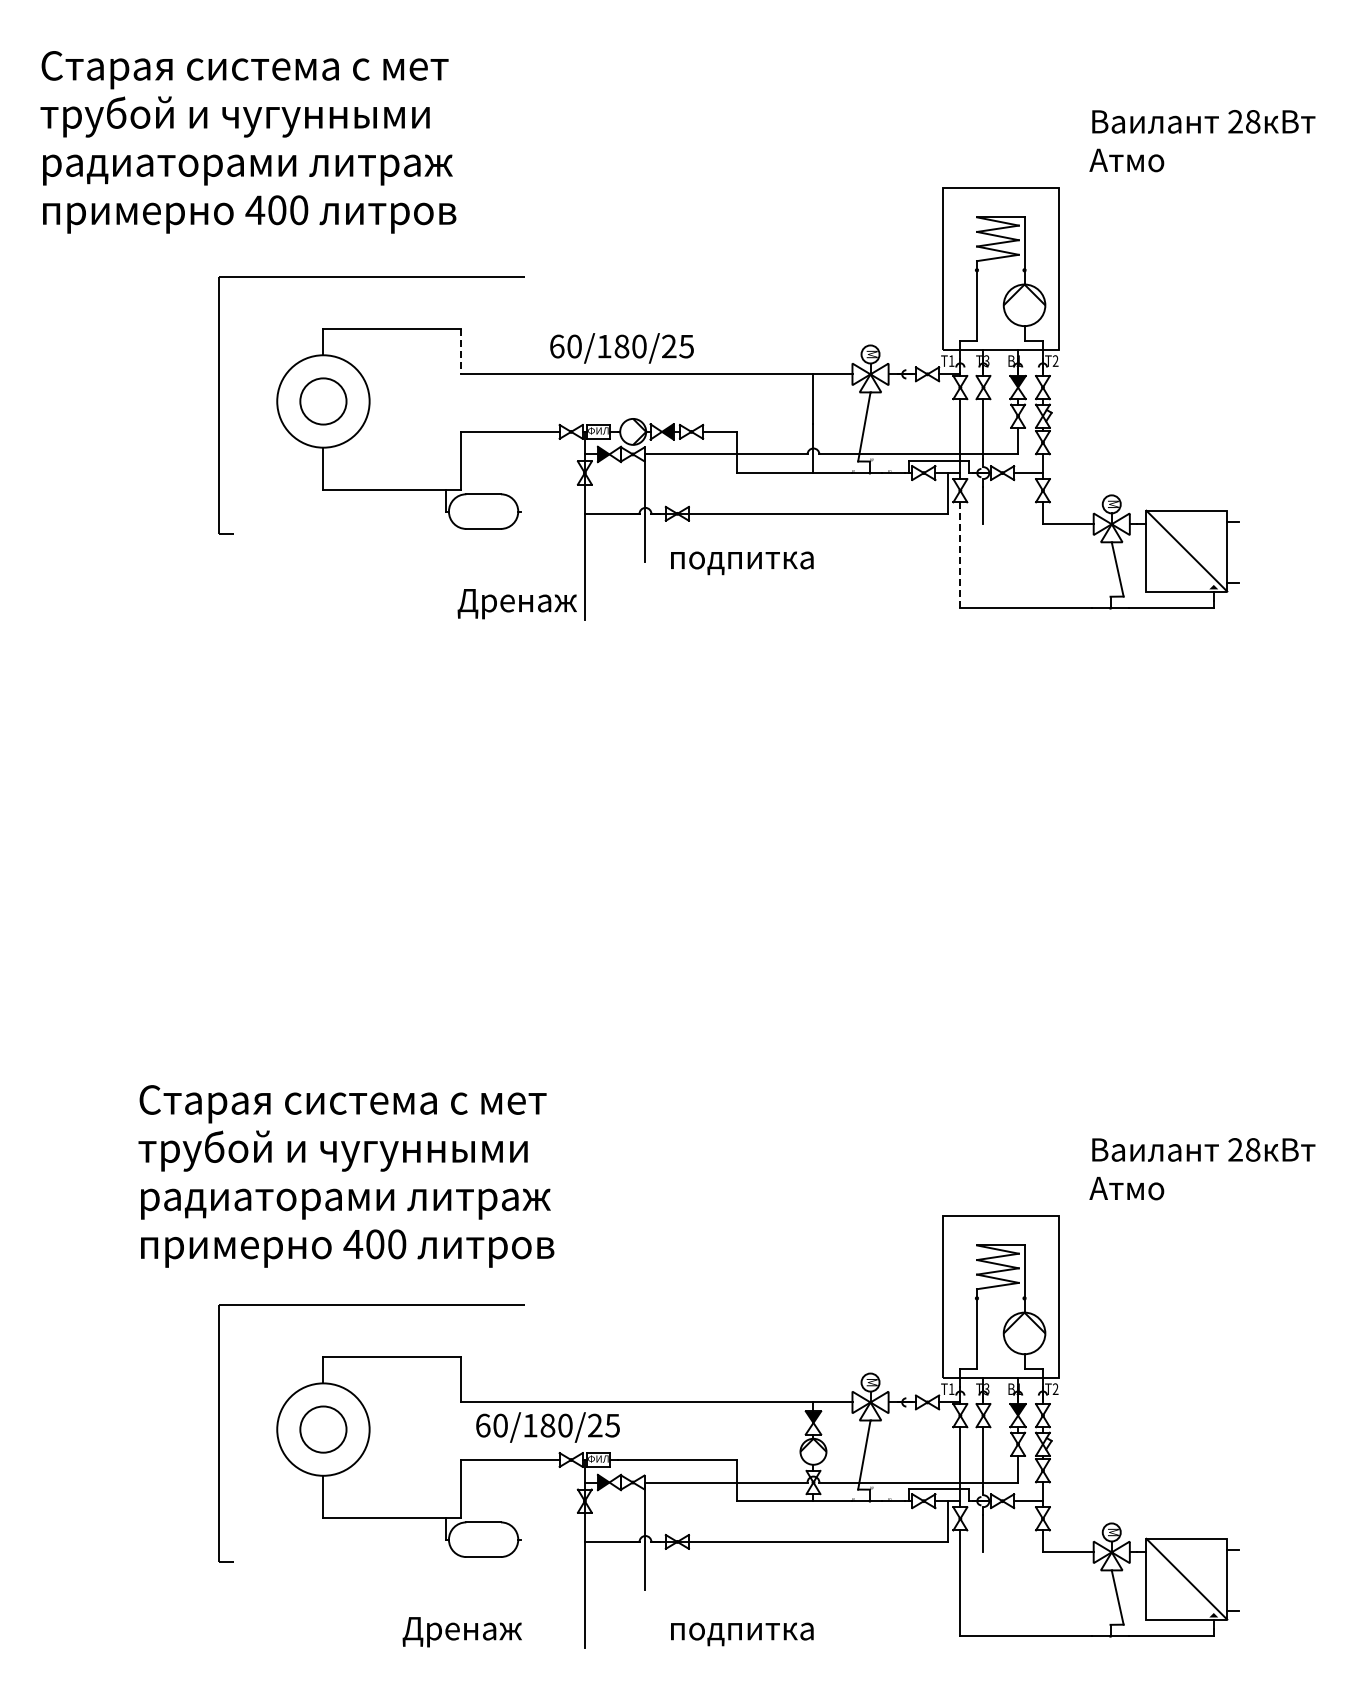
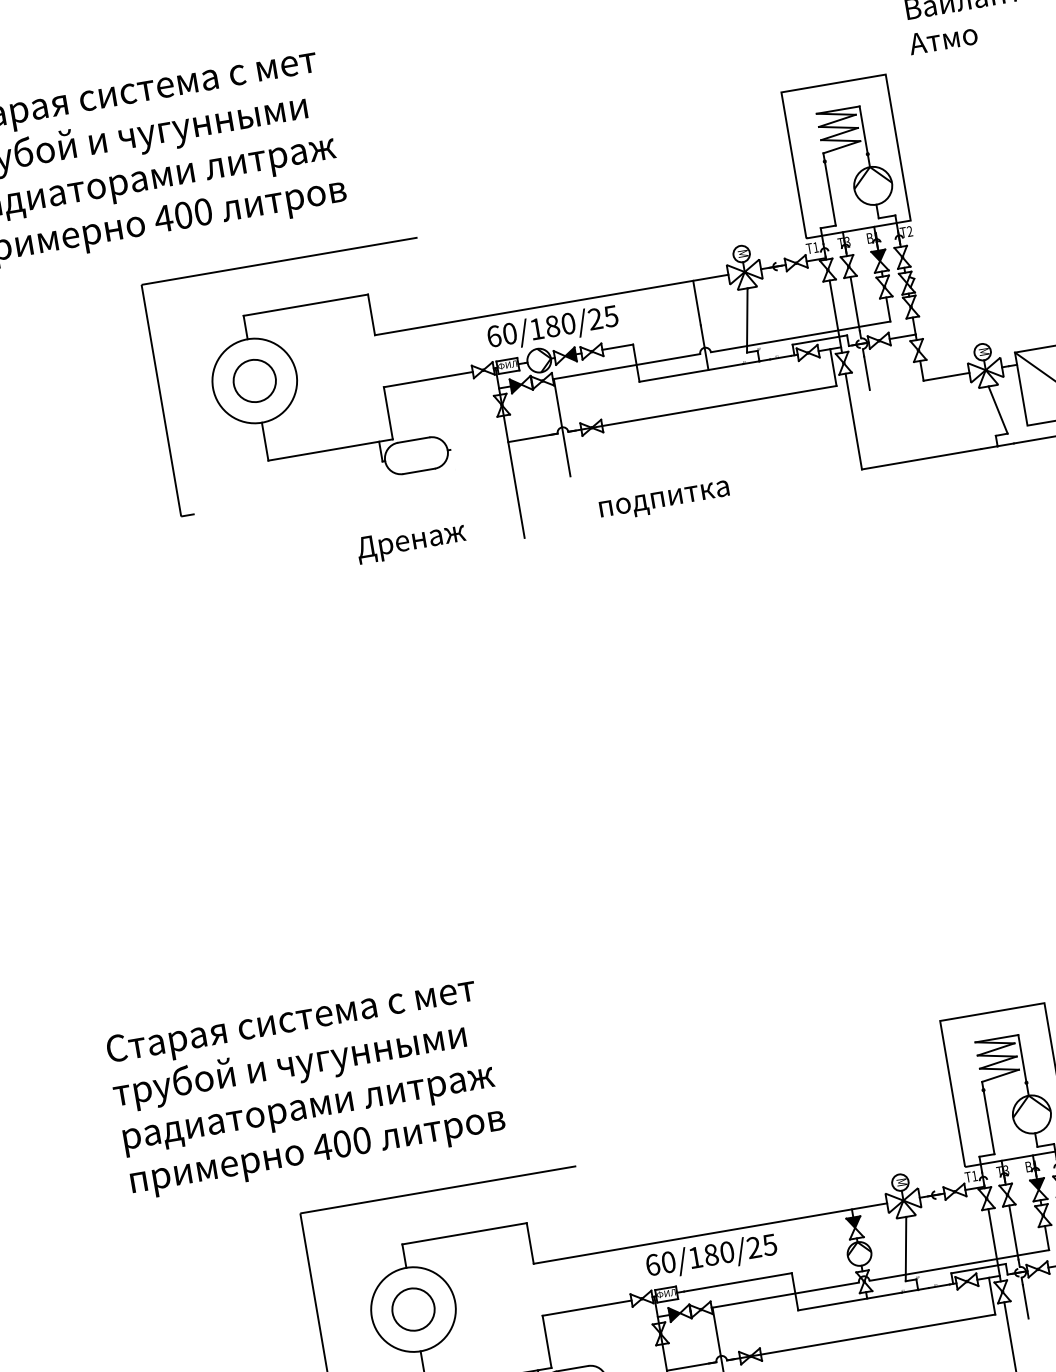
text: (621, 348) -> (552, 328), moved
line: (461, 352) -> (371, 315), dashed -> solid
line: (960, 555) -> (853, 421), dashed -> solid
text: (742, 563) -> (664, 501), moved
text: (516, 604) -> (410, 543), moved
text: (346, 1176) -> (305, 1087), moved
text: (547, 1427) -> (711, 1256), moved

